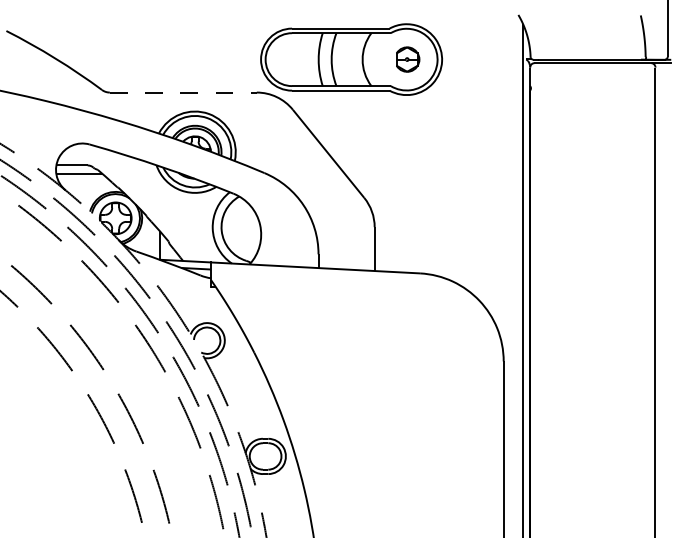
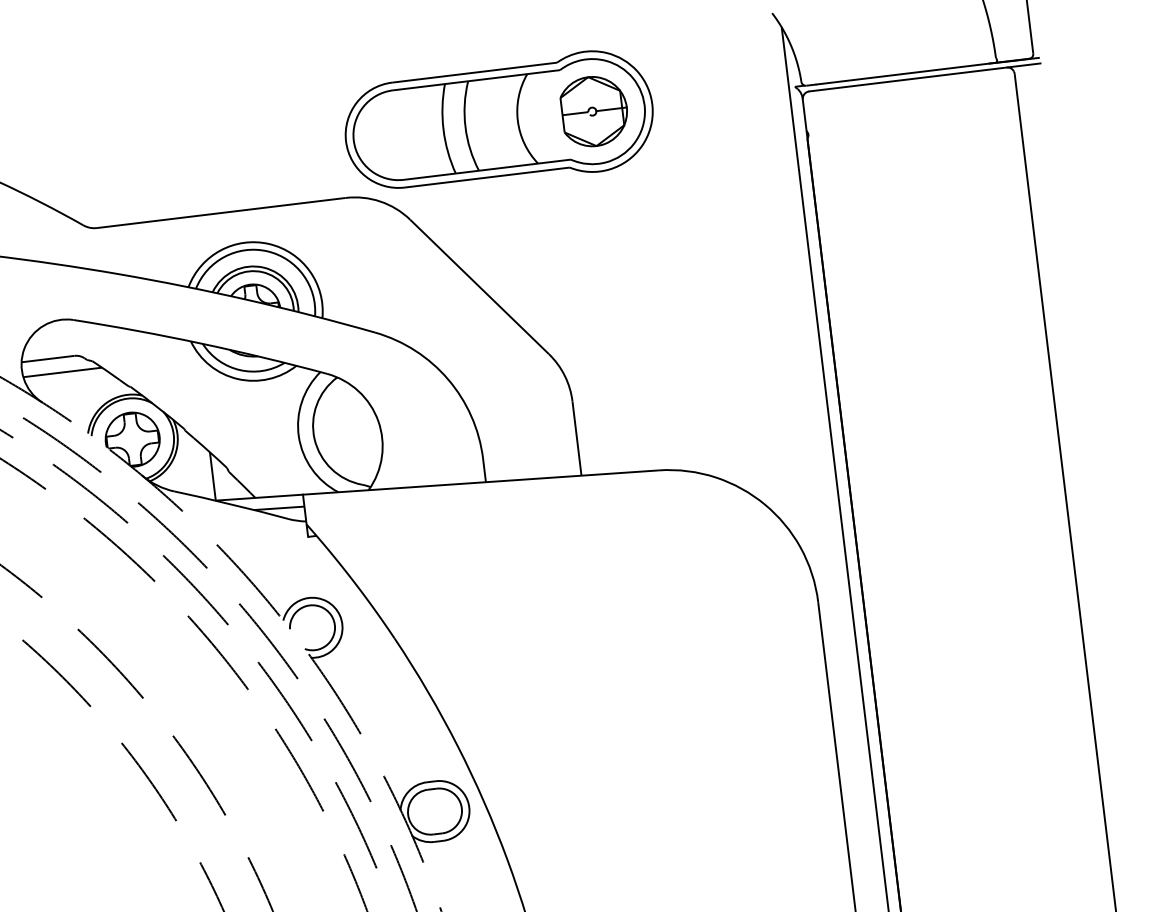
part: (407, 59) -> (593, 111), size x1.67
line: (183, 92) -> (221, 212), dashed -> solid

